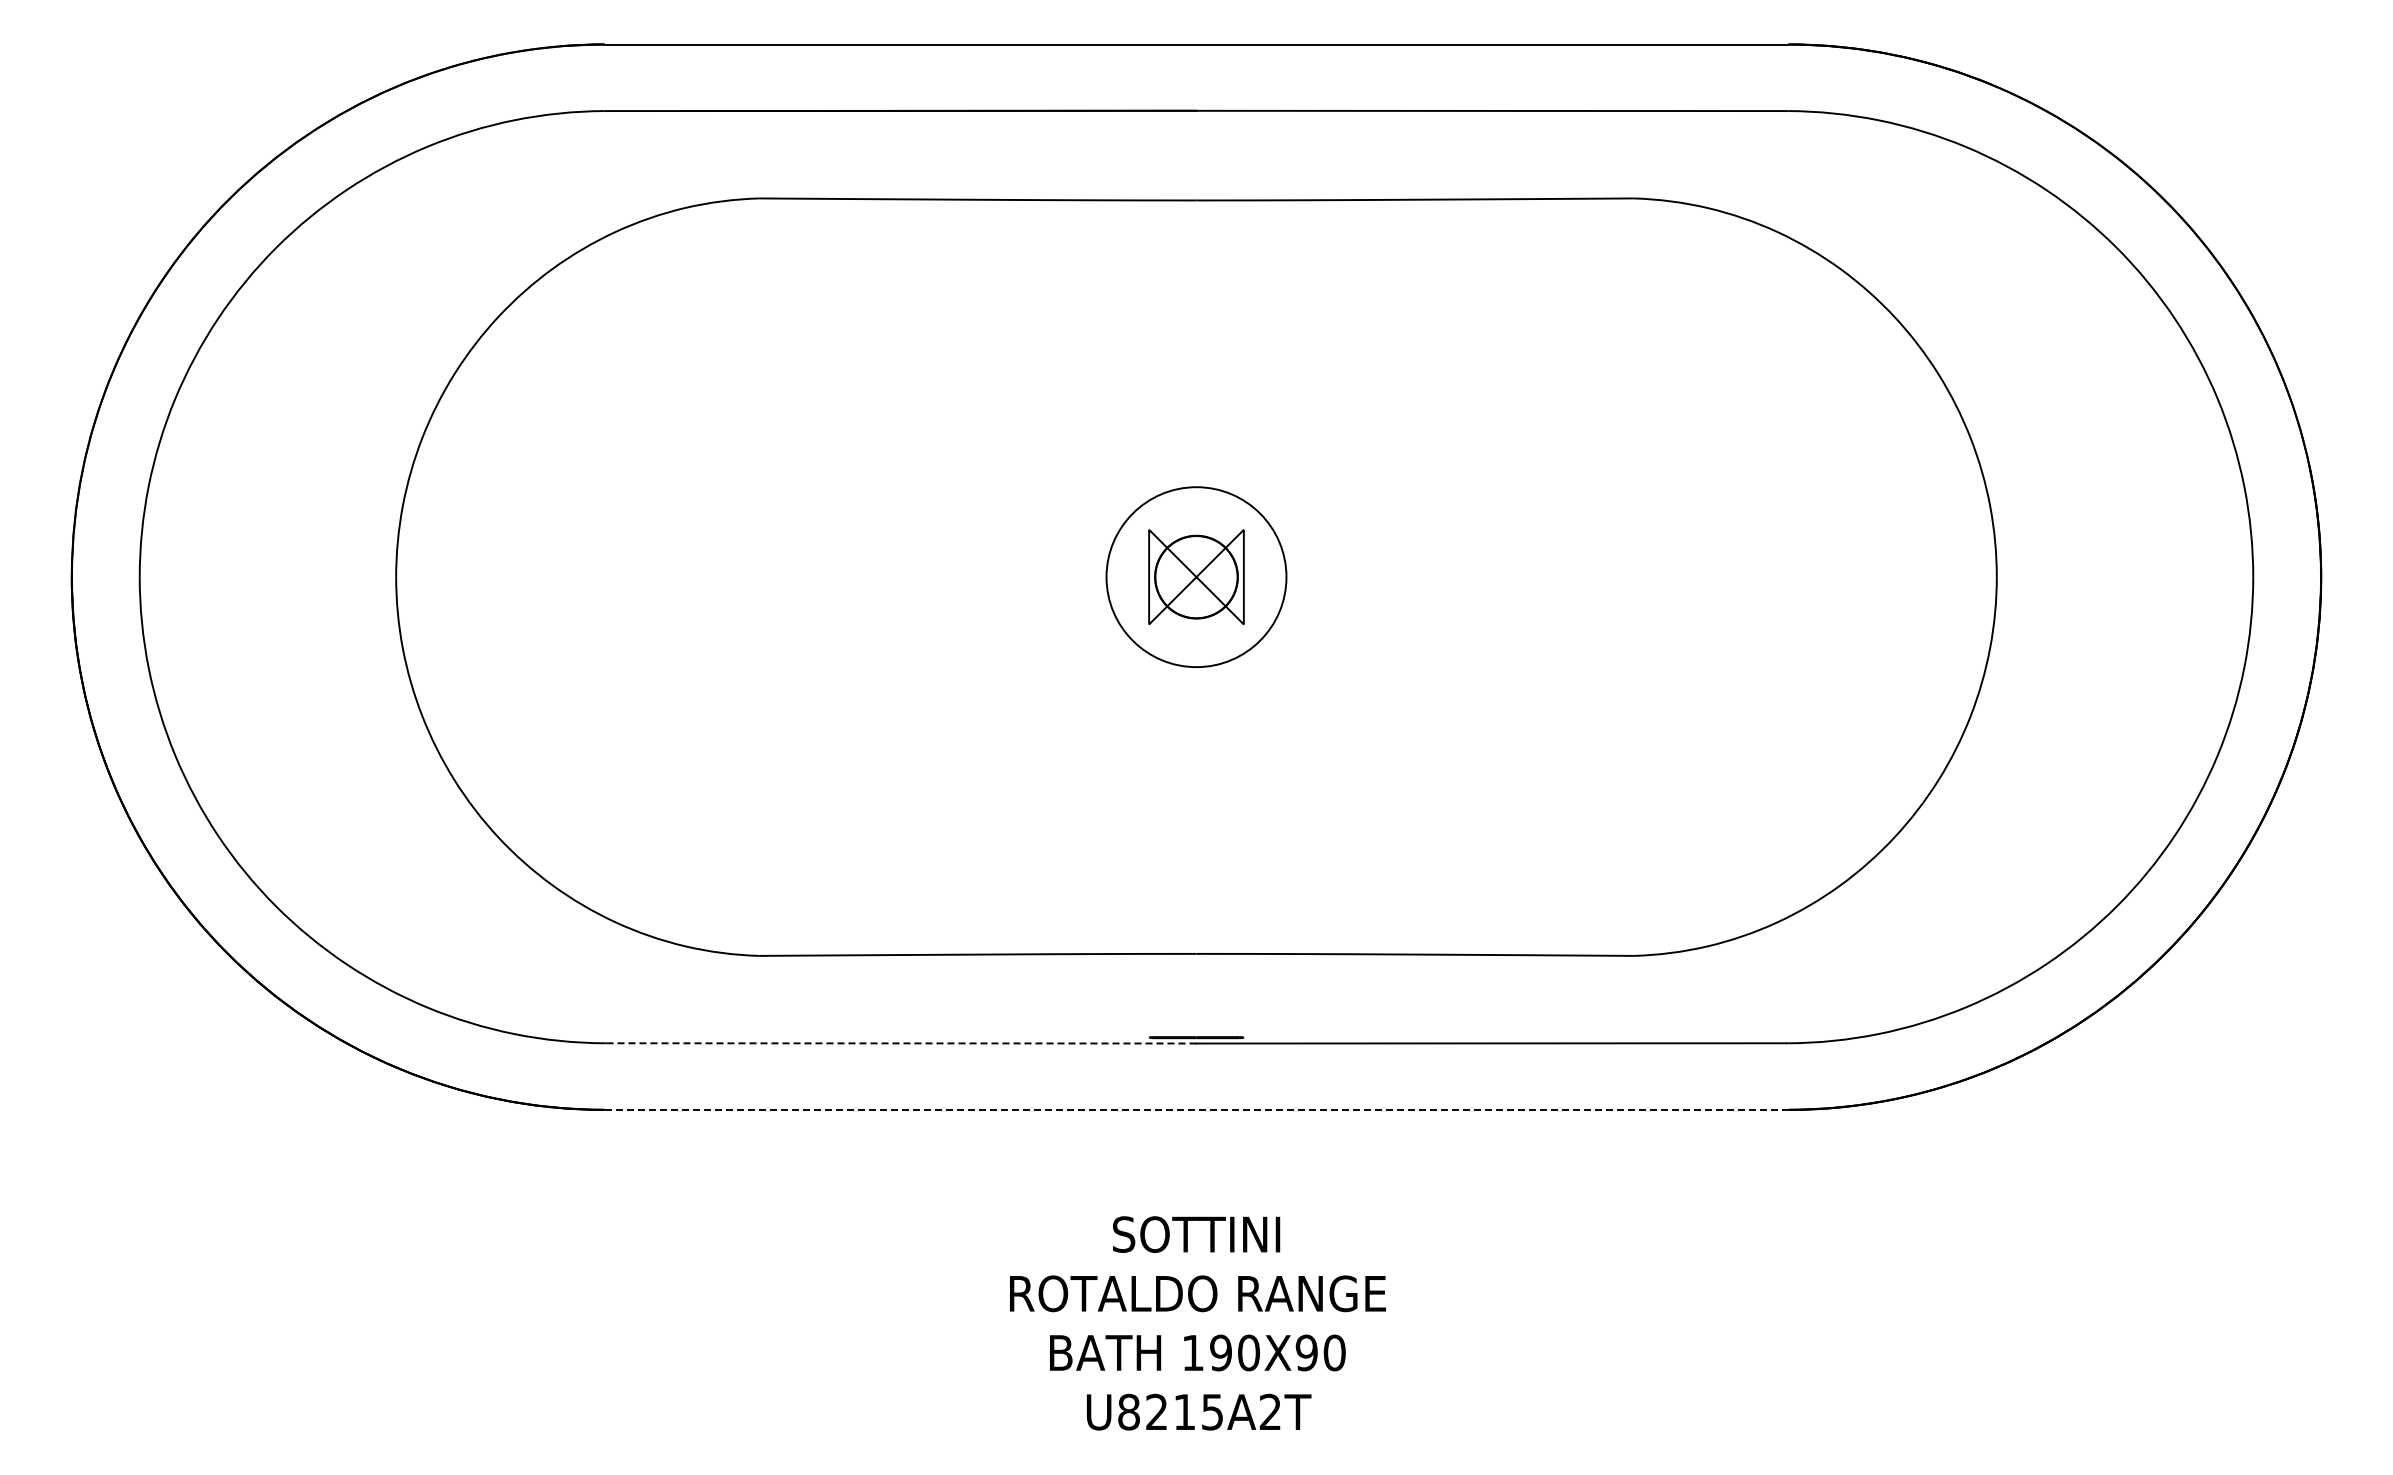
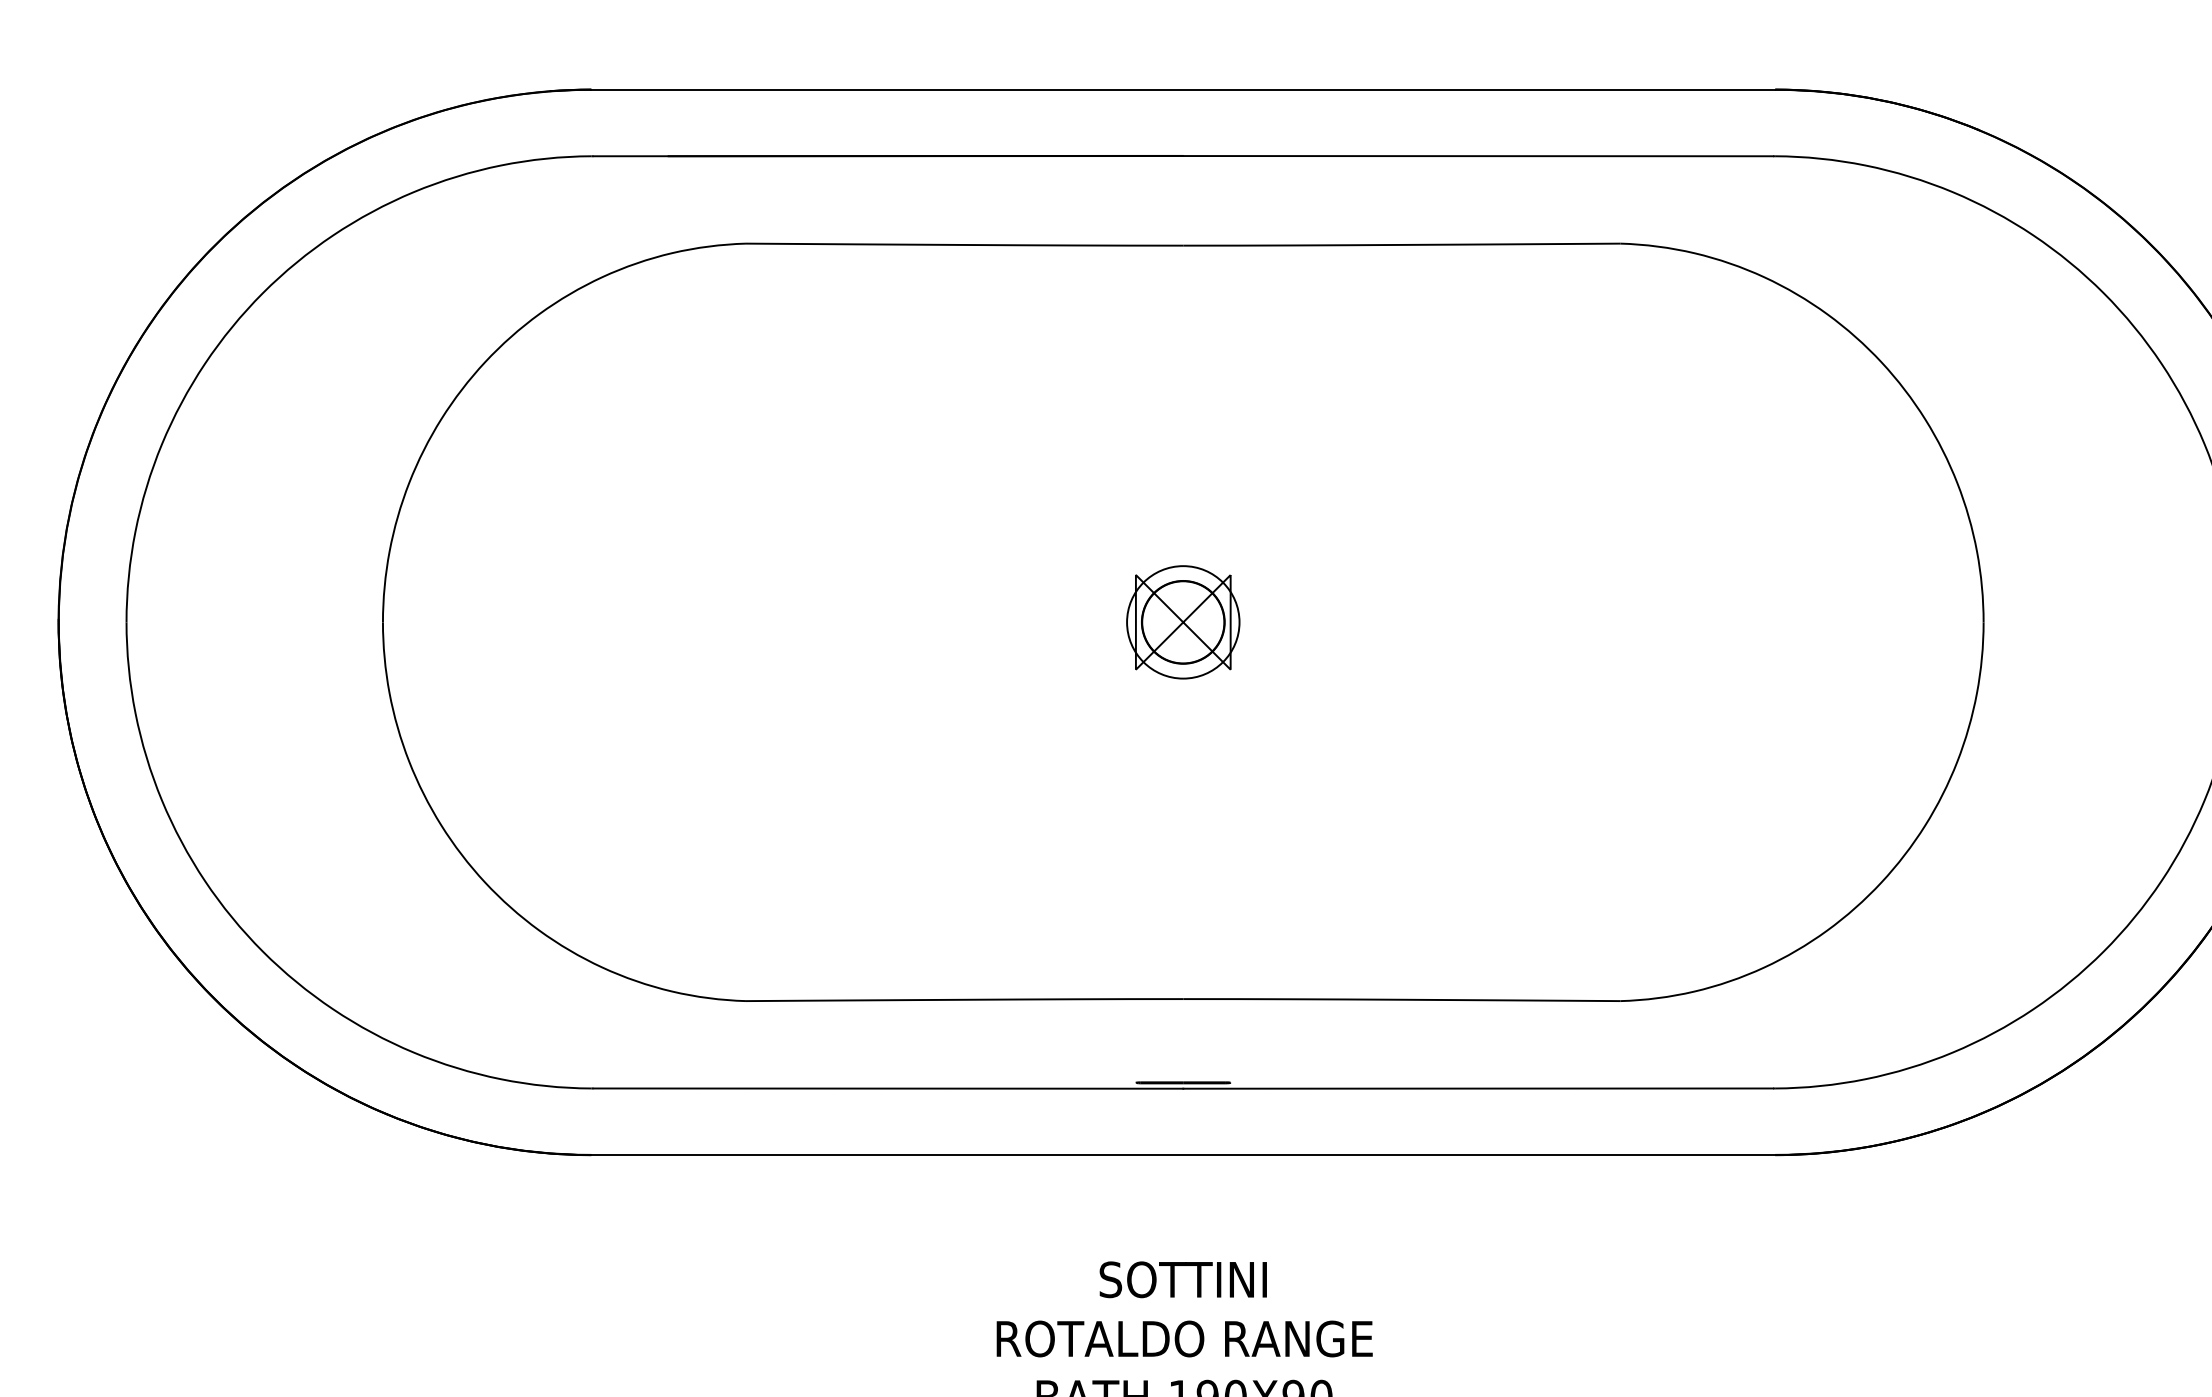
circle: (1196, 576) -> (1183, 621), size x0.62
line: (901, 1043) -> (888, 1088), dashed -> solid
line: (1196, 1109) -> (1183, 1154), dashed -> solid

